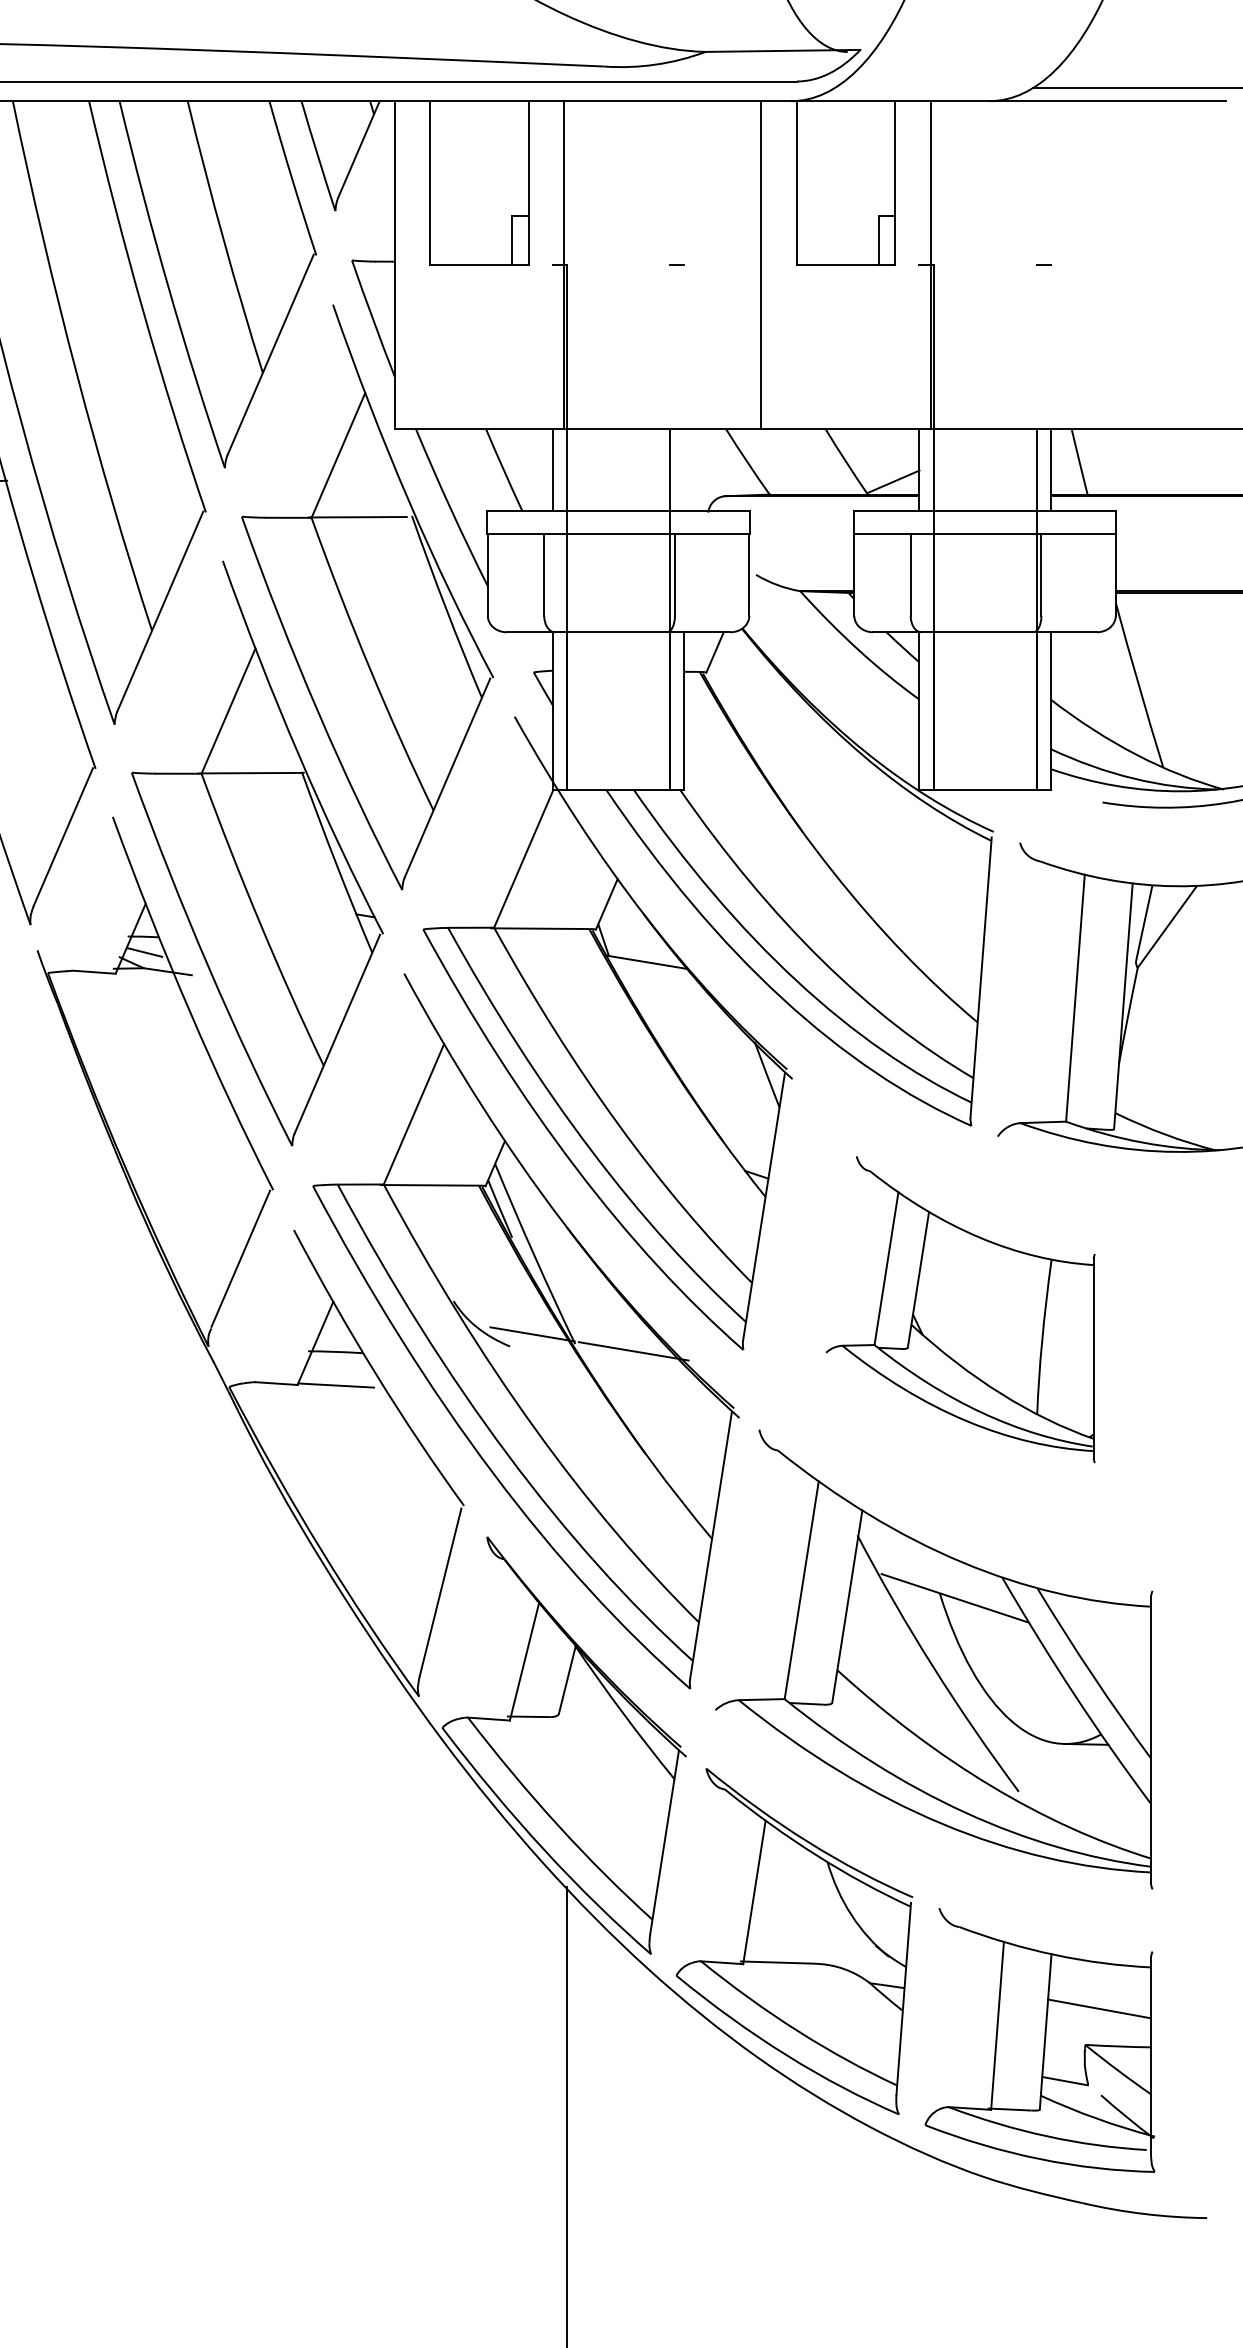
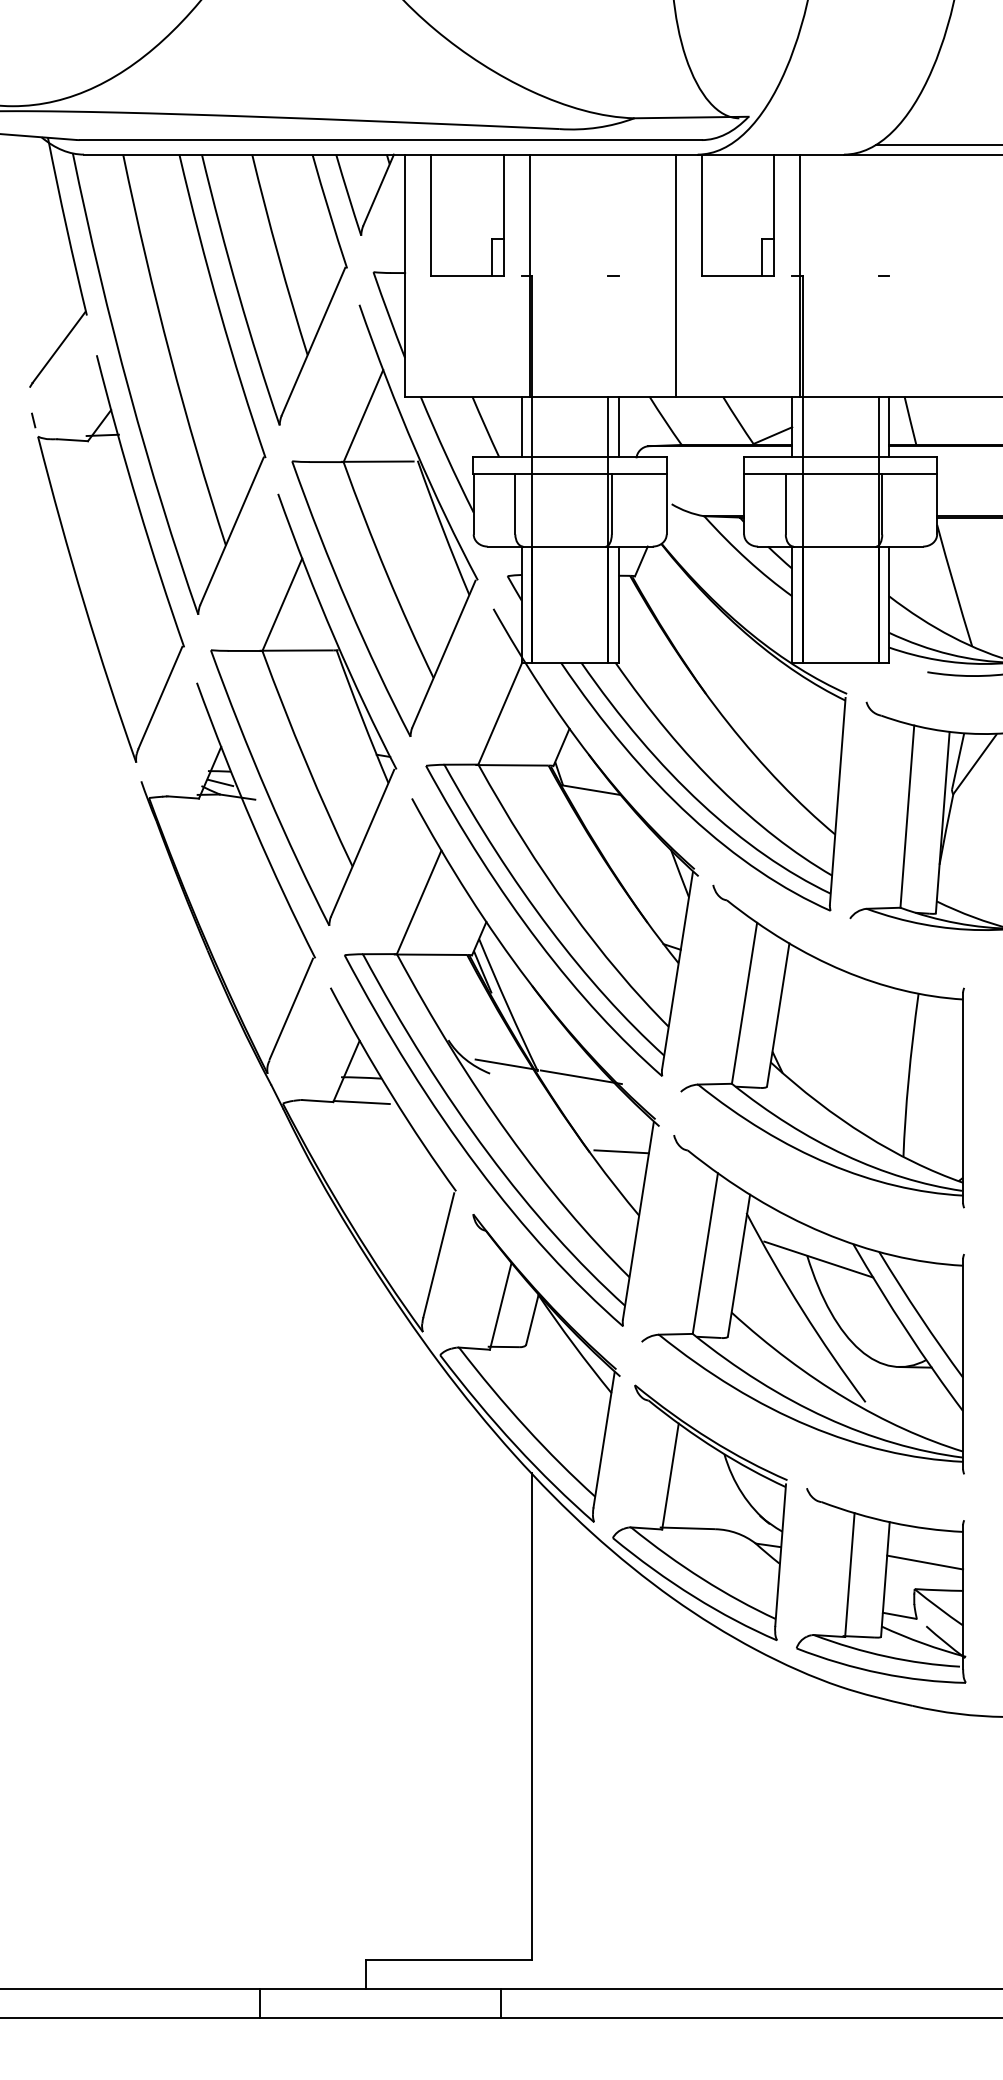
line: (684, 469) -> (618, 426), added
part: (960, 1309) -> (822, 1046), size x1.43
line: (688, 1451) -> (621, 1151), added

